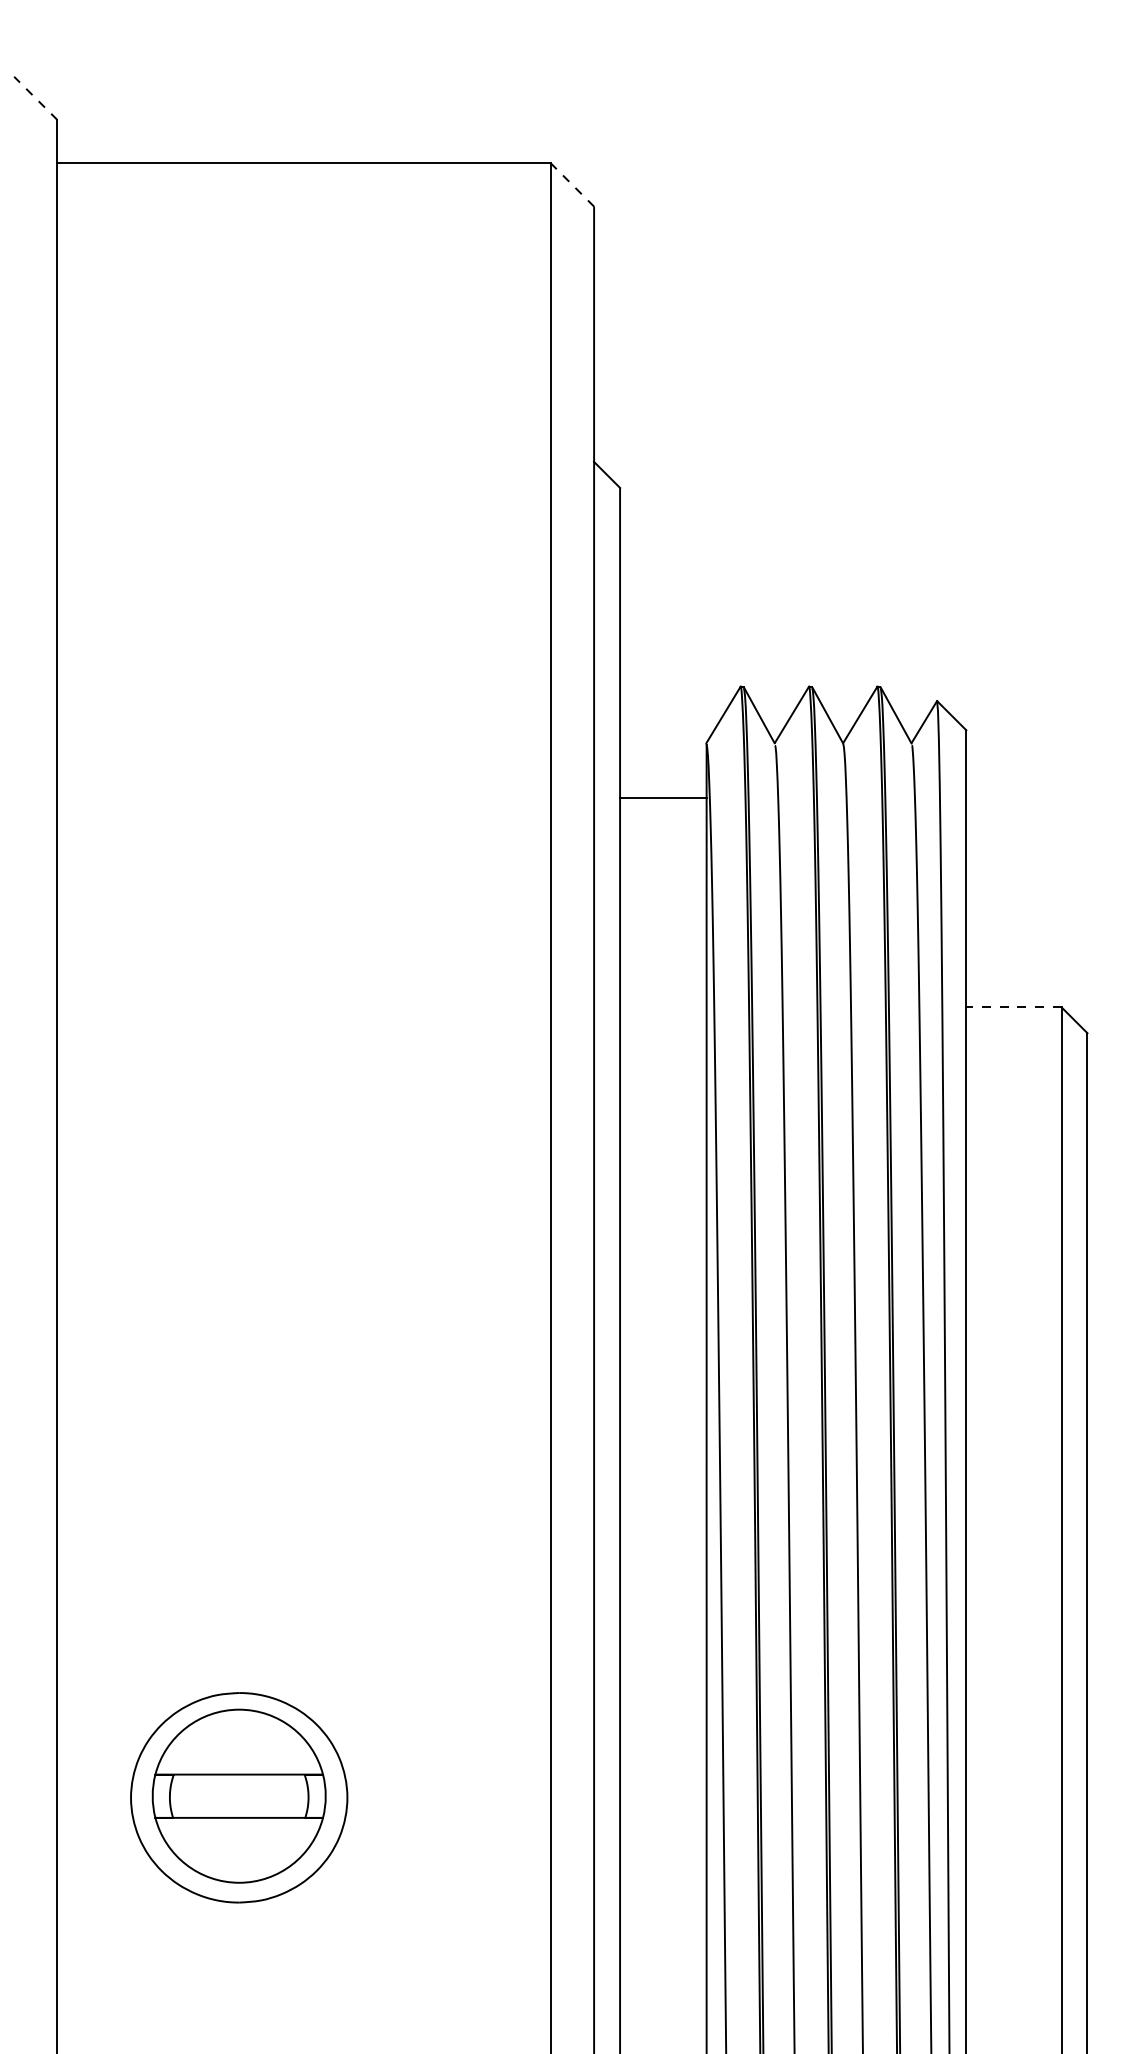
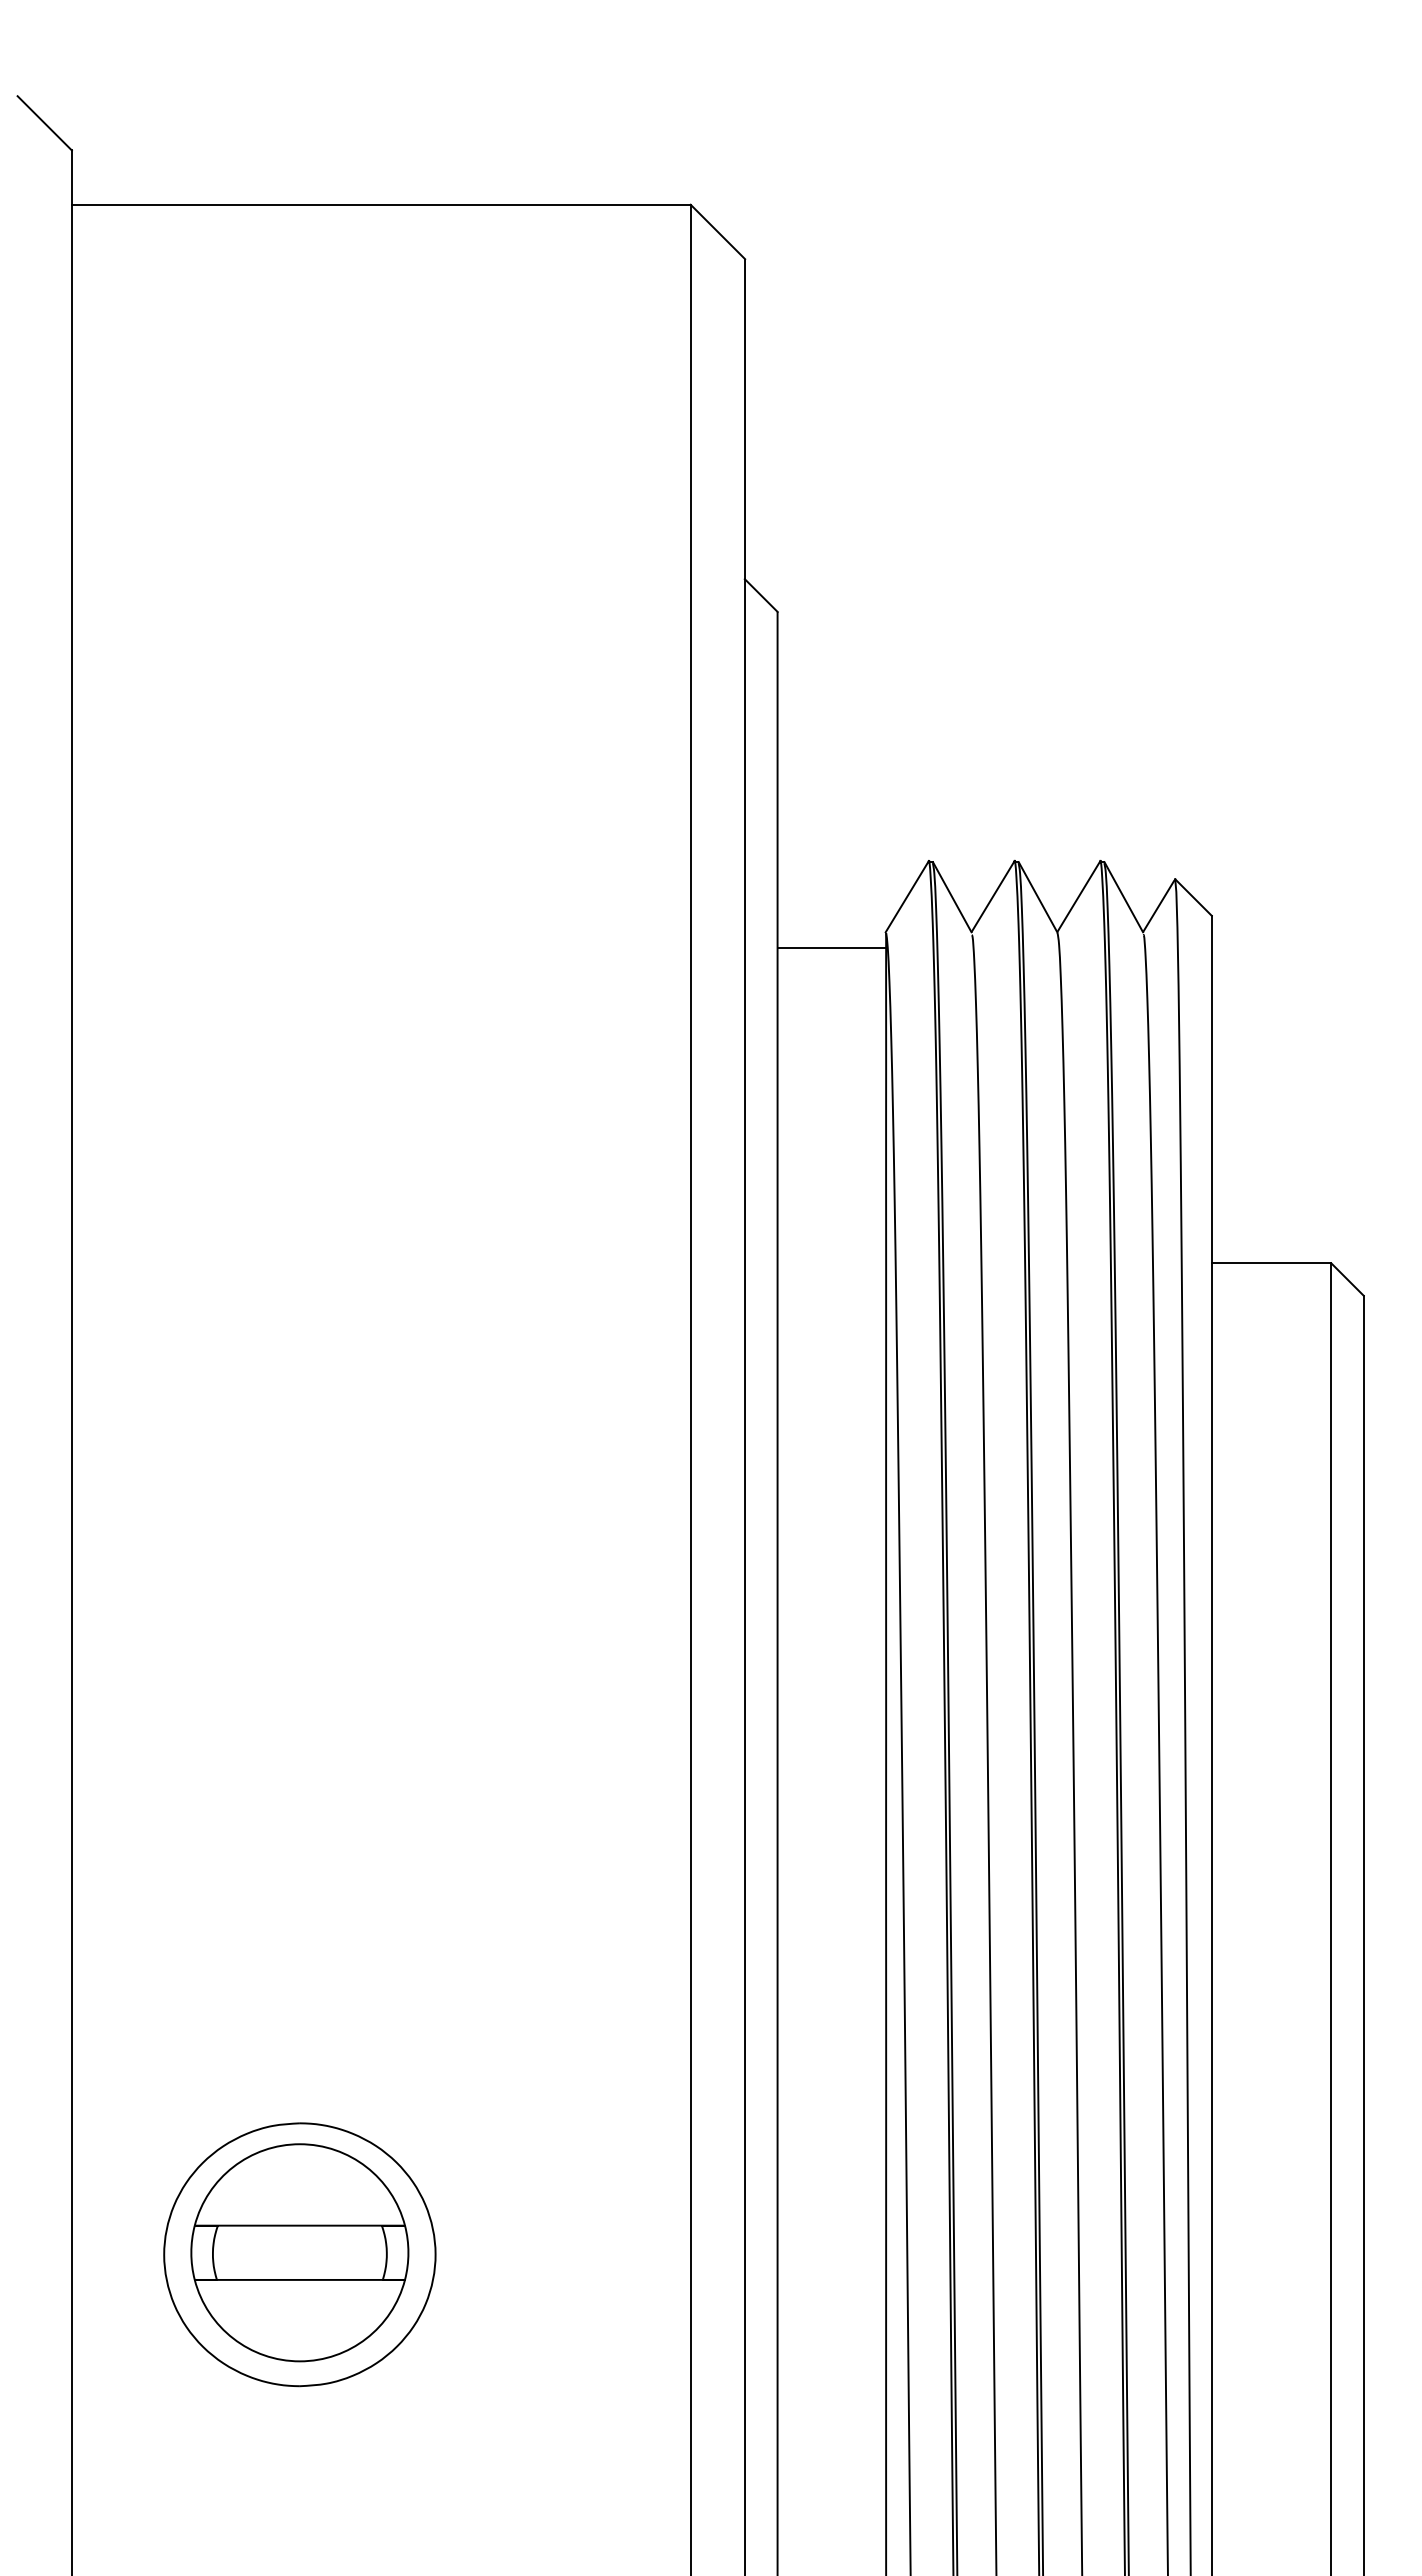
line: (35, 97) -> (44, 122), dashed -> solid
line: (572, 184) -> (717, 231), dashed -> solid
line: (663, 798) -> (831, 948), moved
line: (1013, 1007) -> (1271, 1263), dashed -> solid

